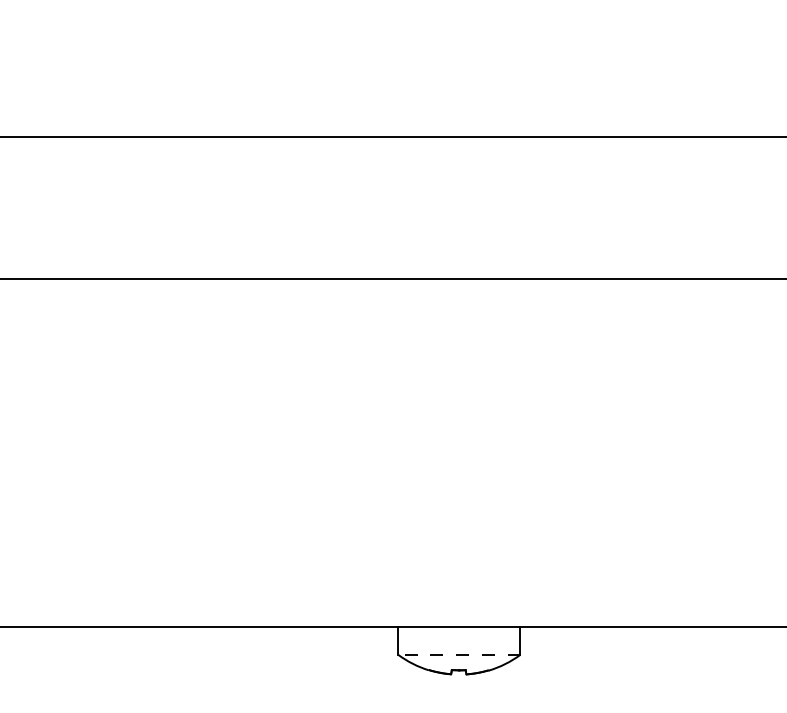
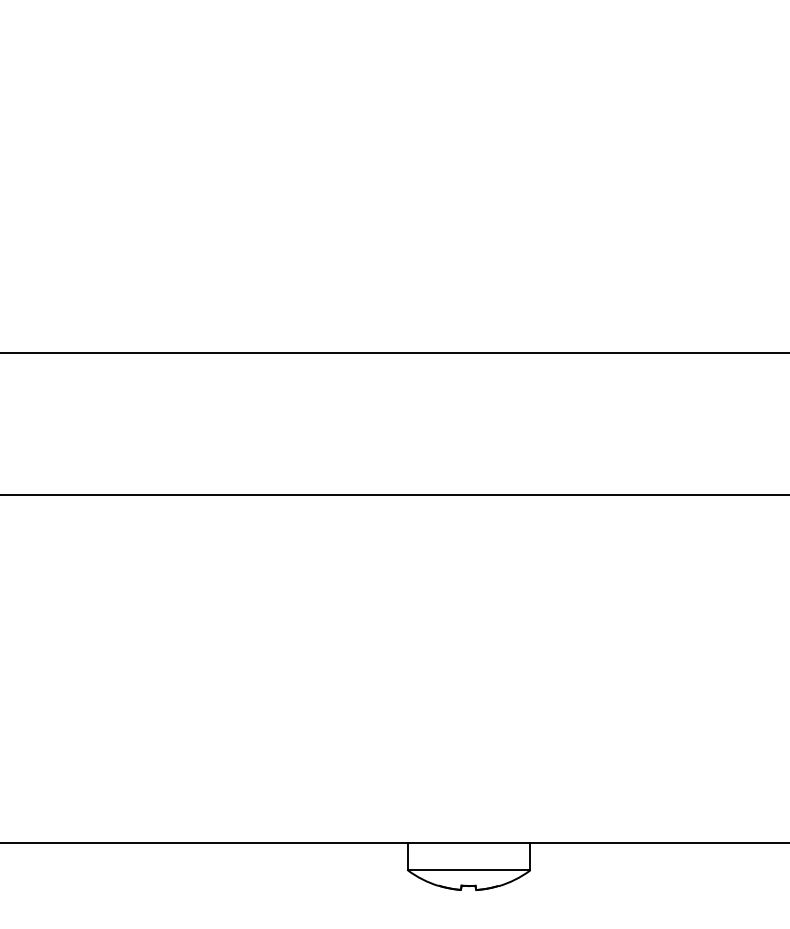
line: (458, 654) -> (468, 870), dashed -> solid

